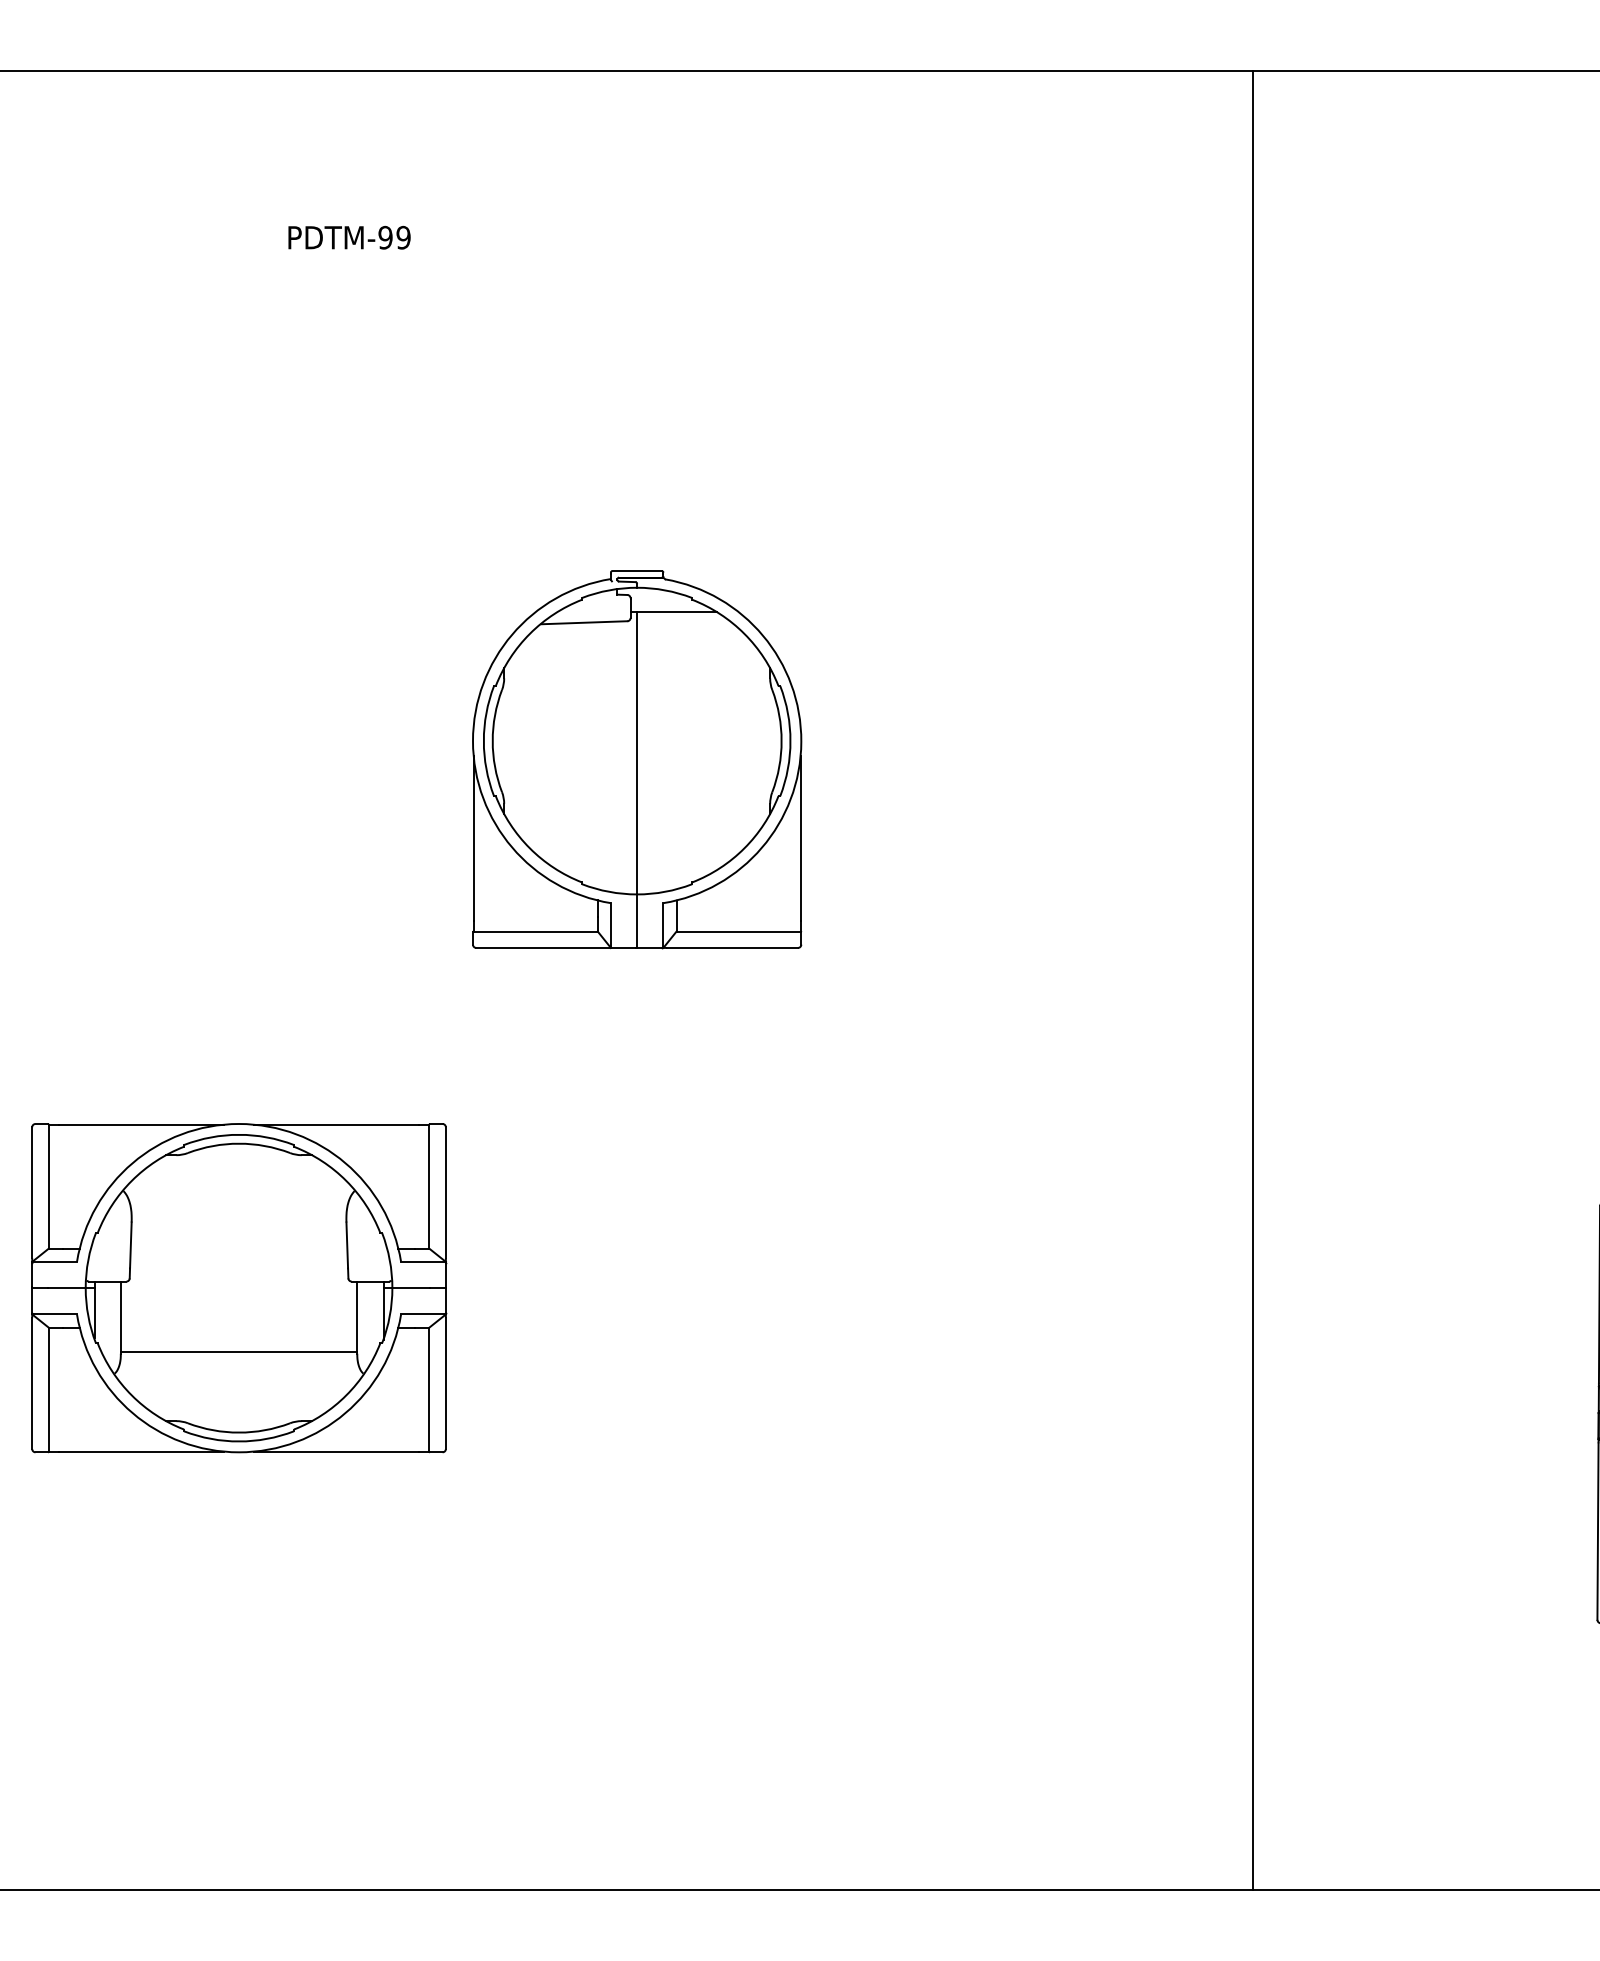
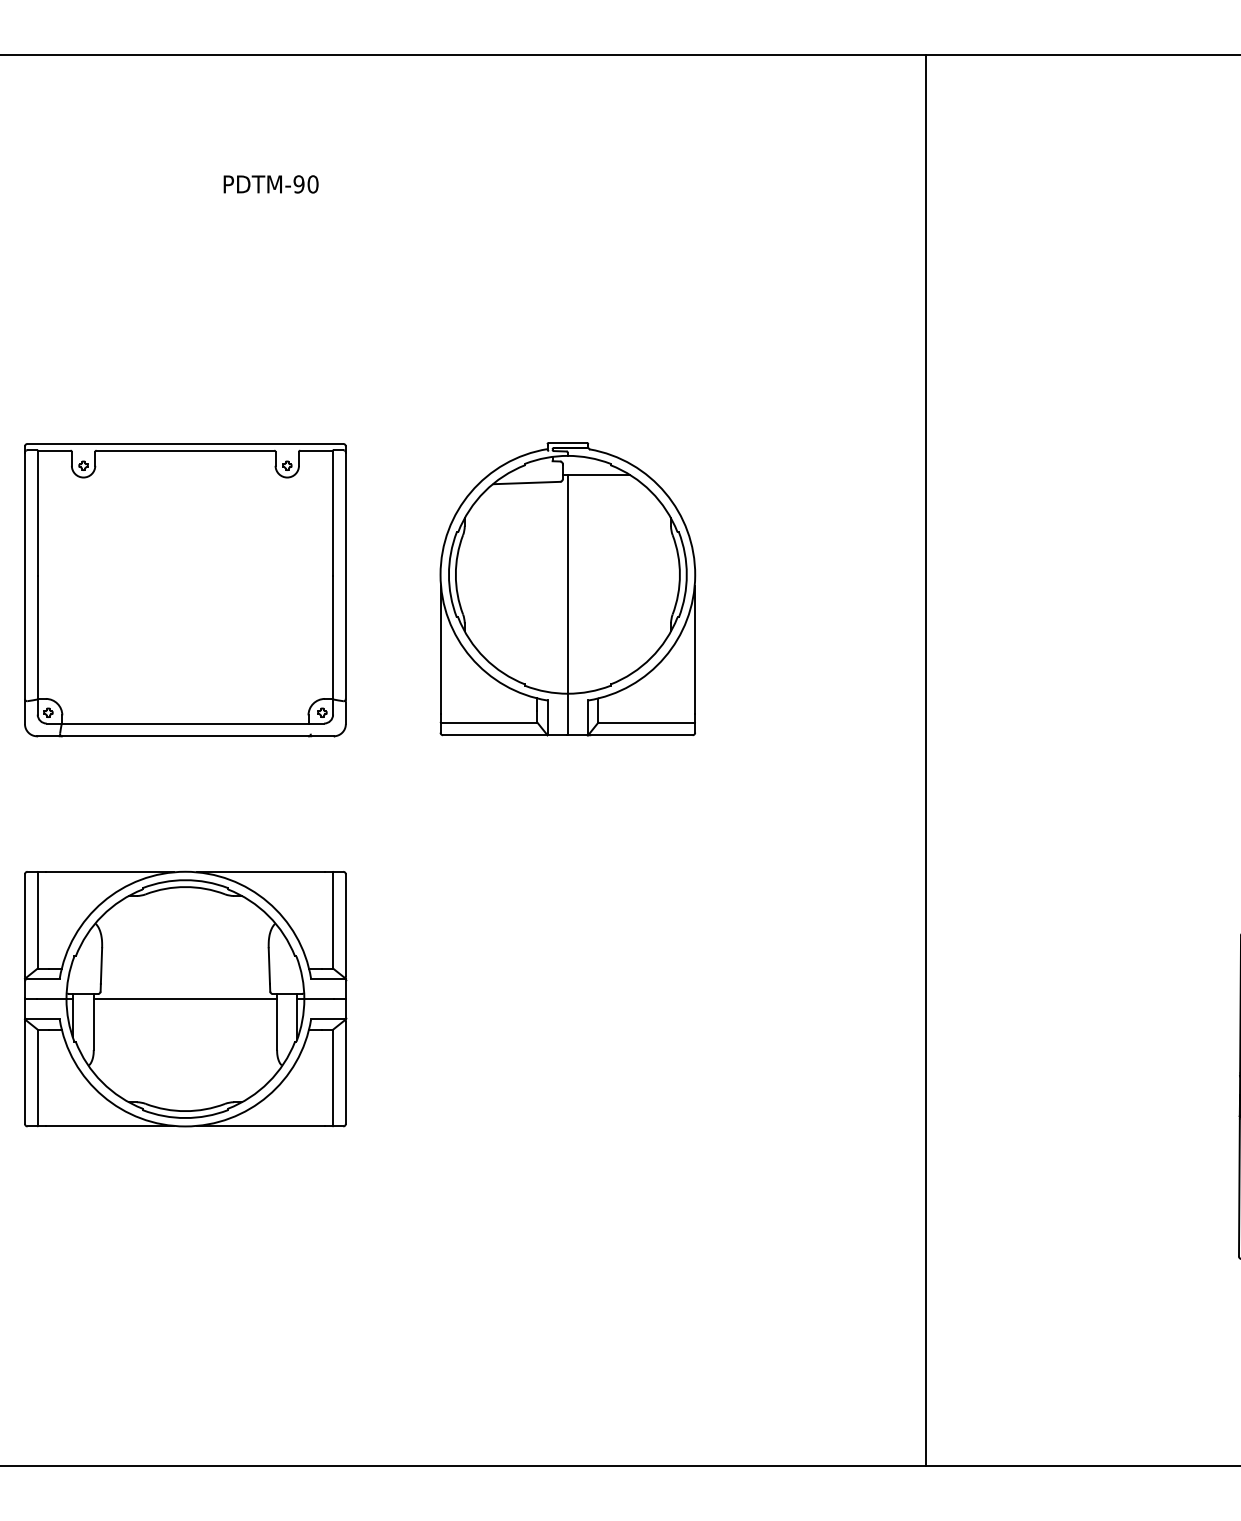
text: (403, 237) -> (312, 184), PDTM-99 -> PDTM-90
part: (637, 759) -> (568, 589), moved
part: (238, 760) -> (185, 589), added
line: (1253, 980) -> (925, 760), moved
line: (238, 1352) -> (185, 999), moved

